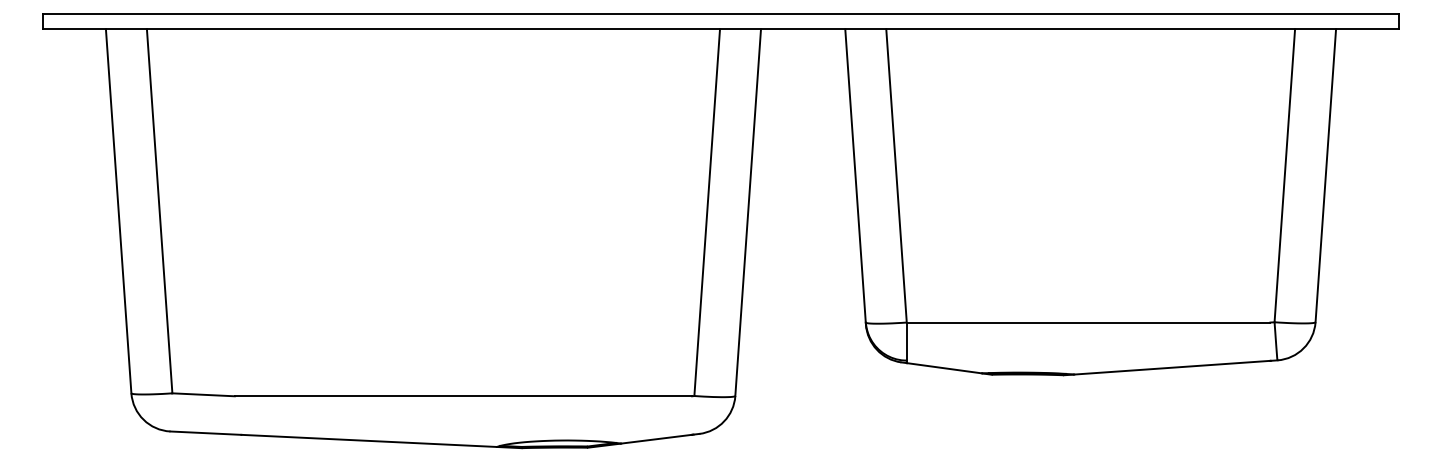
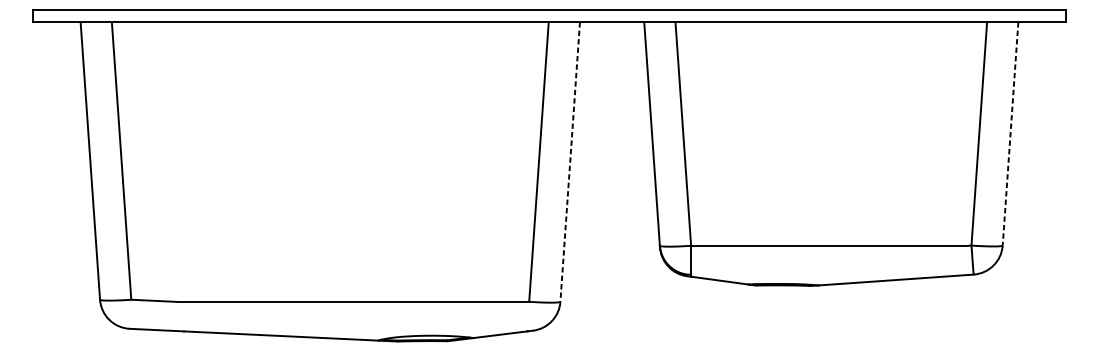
line: (1325, 175) -> (1010, 133), solid -> dashed
line: (748, 212) -> (570, 161), solid -> dashed

